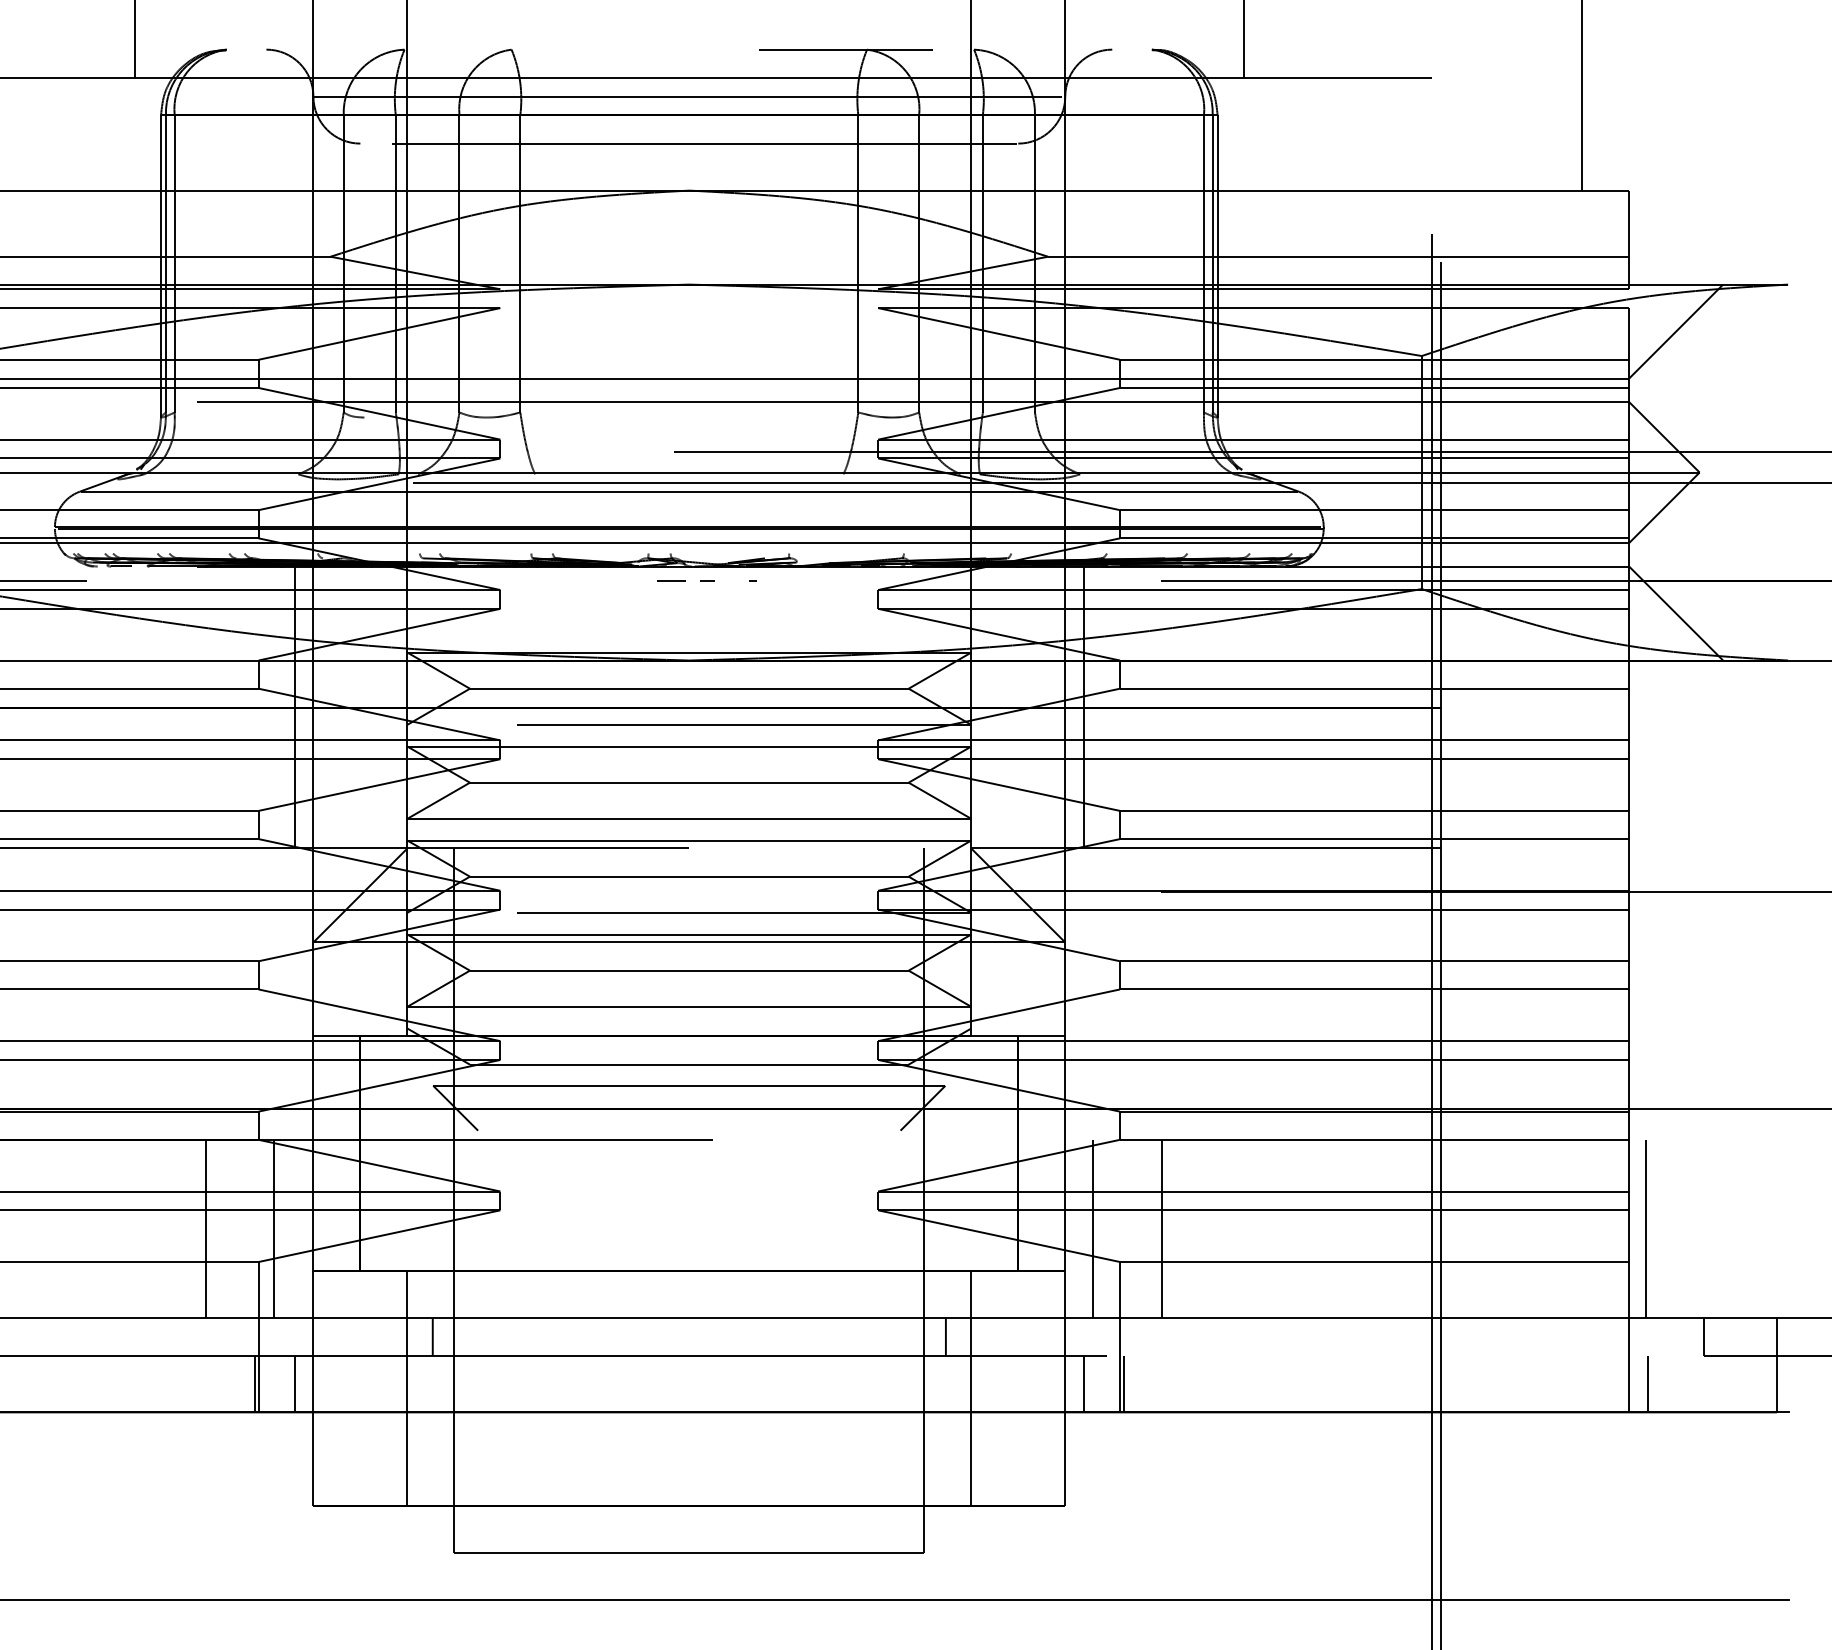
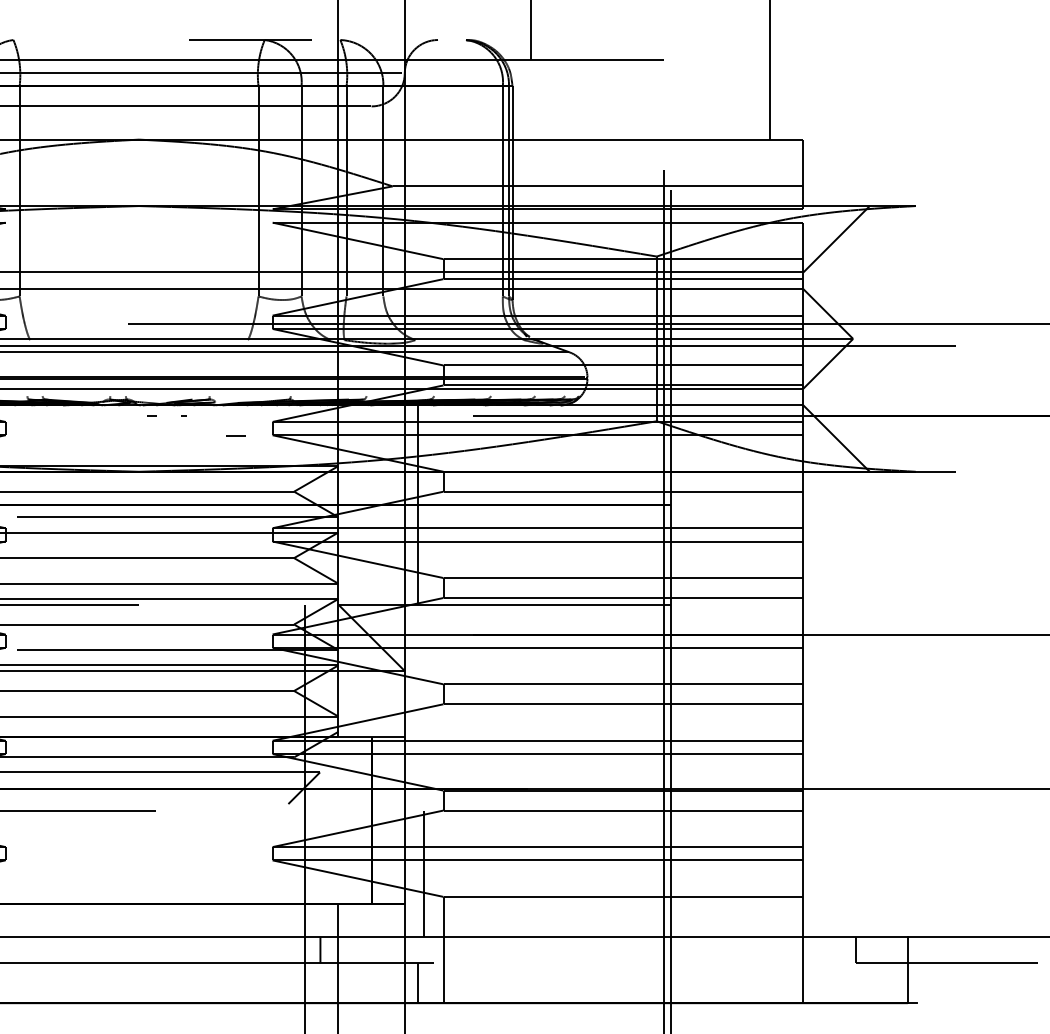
line: (671, 580) -> (236, 435), moved
line: (1161, 1229) -> (472, 873), removed
line: (1645, 1229) -> (814, 873), removed
line: (1124, 1383) -> (446, 982), removed
line: (1647, 1383) -> (816, 982), removed

